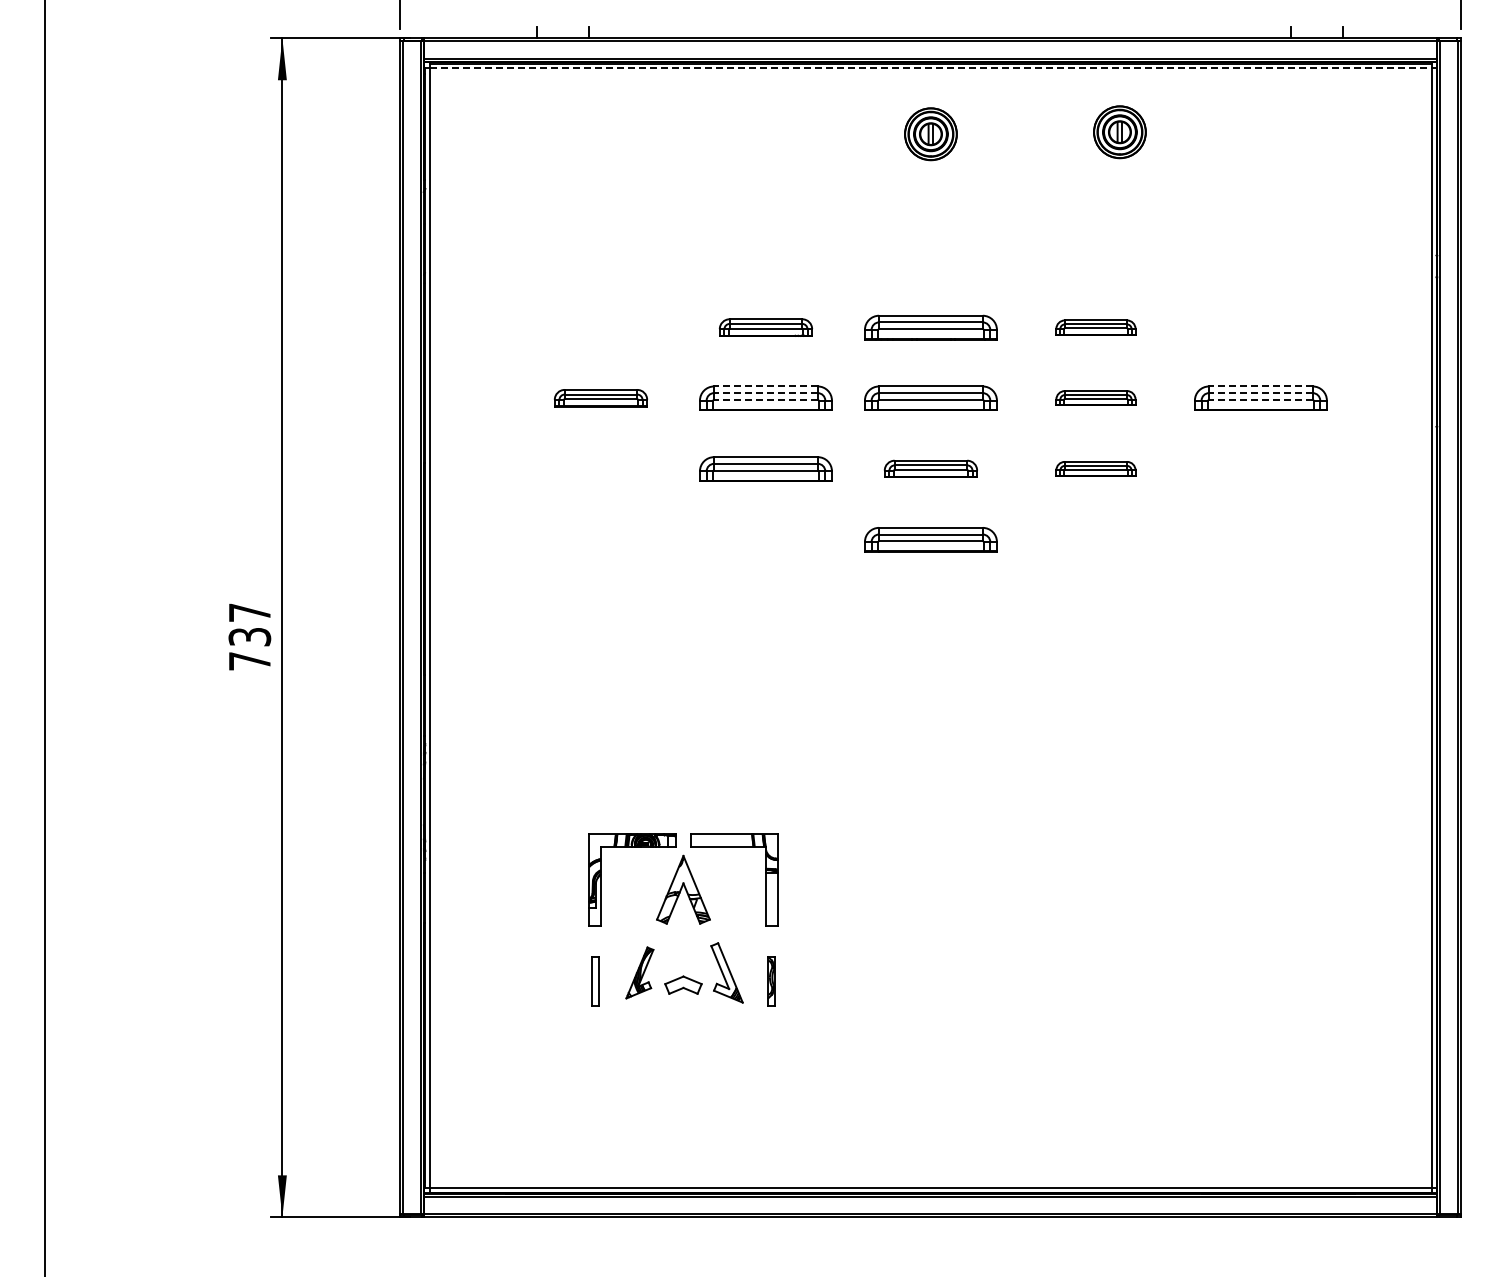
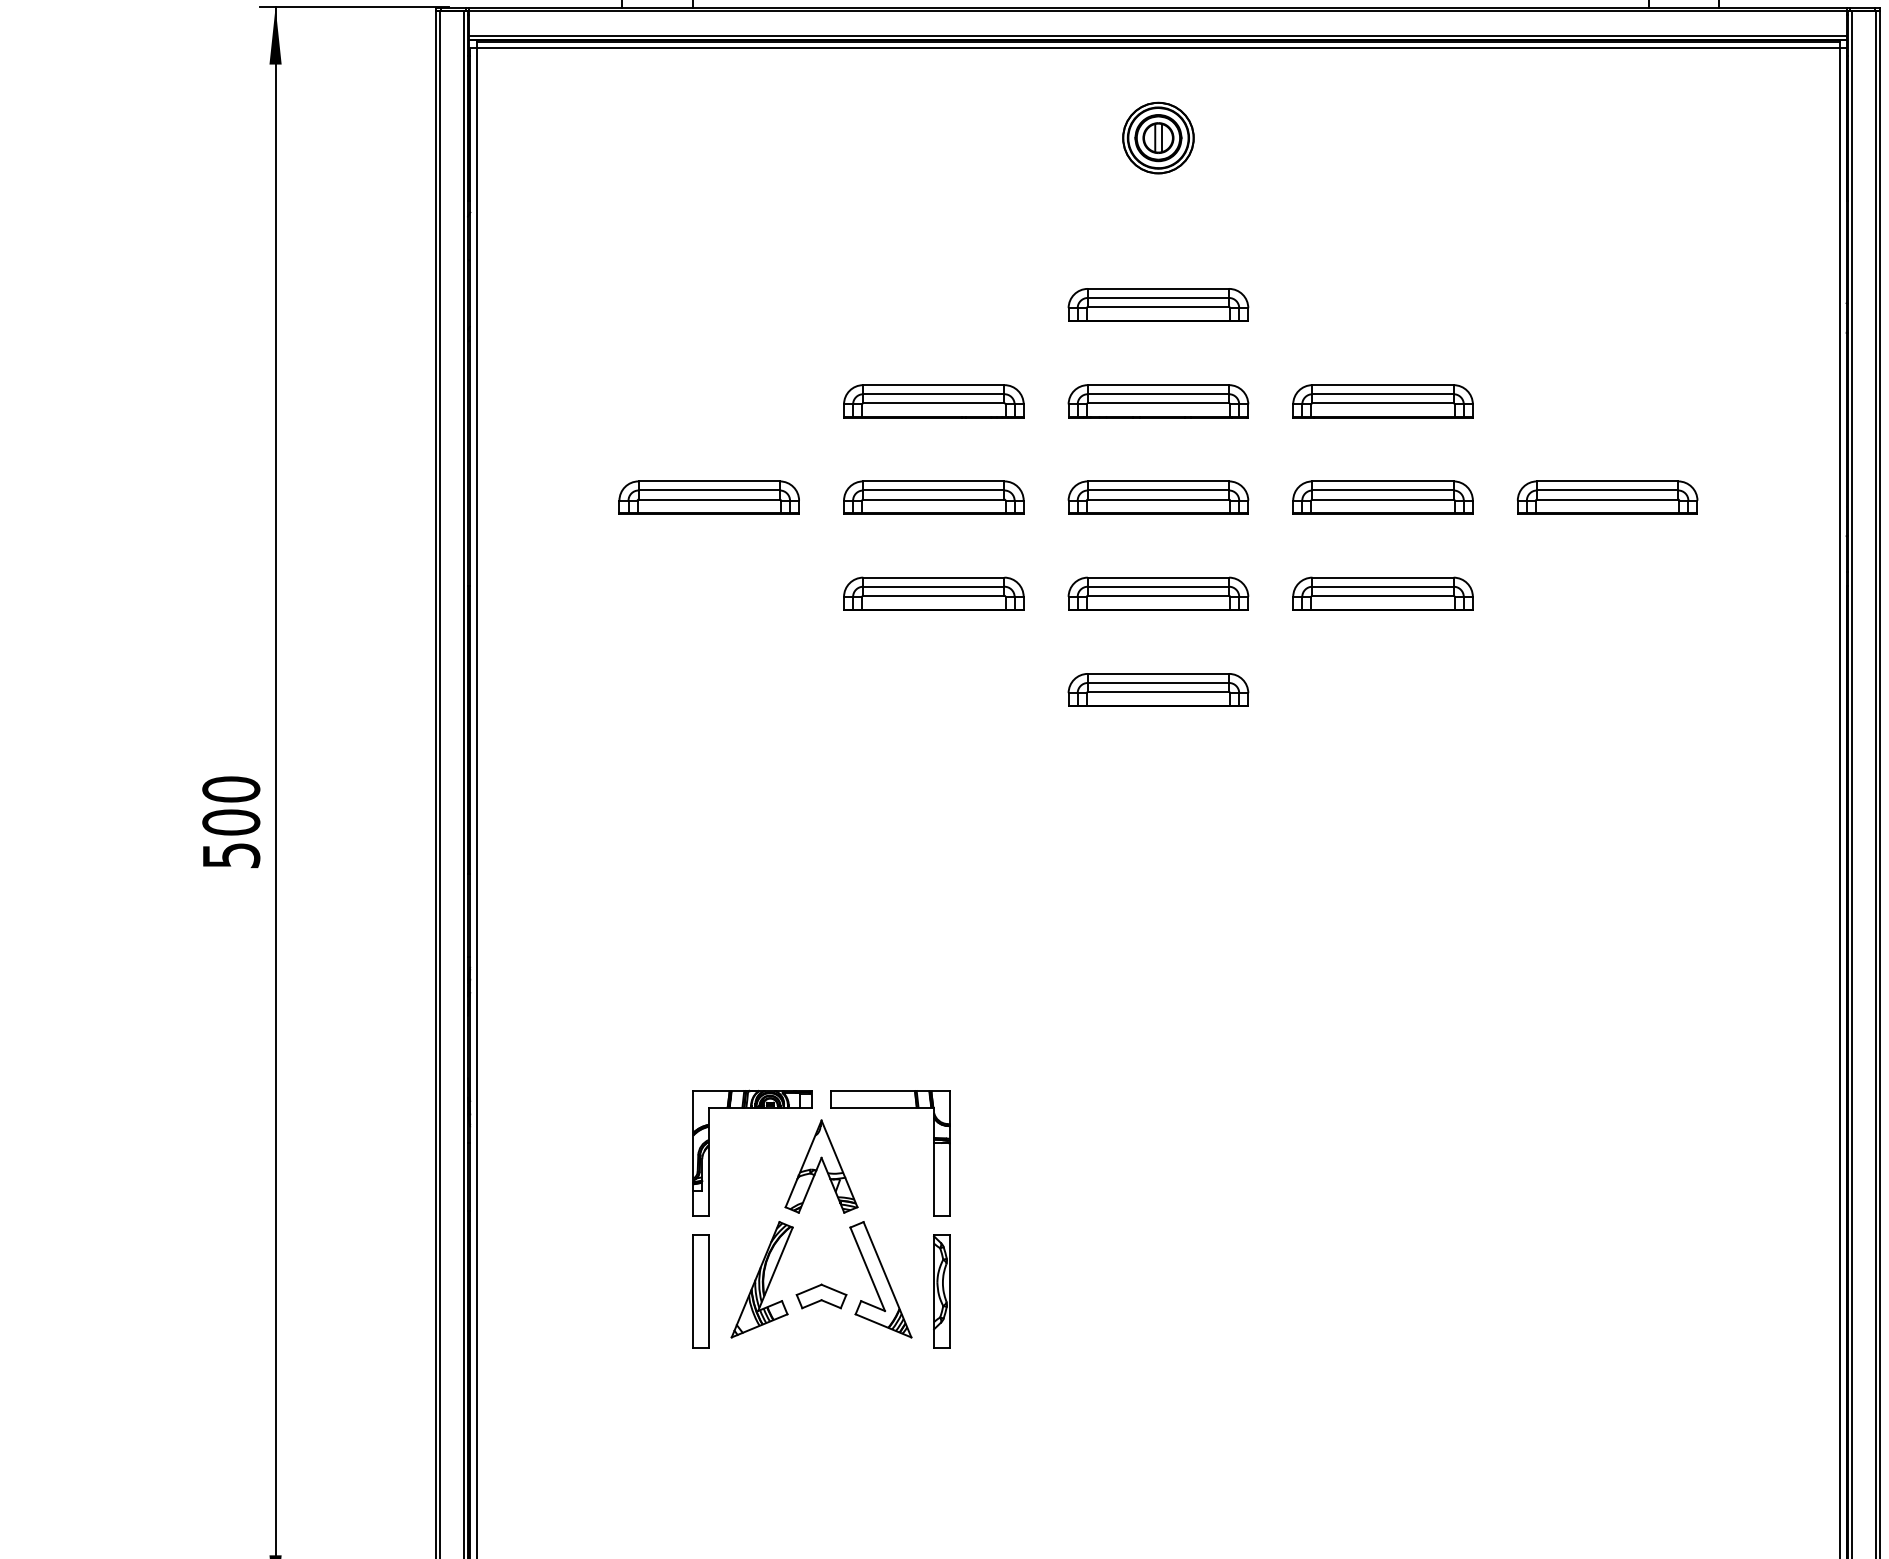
line: (930, 68) -> (1157, 48), dashed -> solid
part: (1119, 132) -> (1415, 135), removed
part: (930, 256) -> (1157, 304), added
part: (765, 327) -> (933, 401), size x1.43
part: (1095, 327) -> (1382, 401), size x1.67
line: (765, 386) -> (933, 481), dashed -> solid
line: (1260, 386) -> (1607, 481), dashed -> solid
line: (765, 393) -> (933, 490), dashed -> solid
line: (1260, 393) -> (1607, 490), dashed -> solid
part: (600, 397) -> (708, 496), size x1.43
part: (1095, 397) -> (1382, 496), size x1.67
line: (765, 399) -> (933, 499), dashed -> solid
line: (1260, 399) -> (1607, 499), dashed -> solid
part: (930, 468) -> (1157, 593), size x1.43
part: (1095, 468) -> (1382, 593), size x1.67
text: (249, 636) -> (230, 821), 737 -> 500
part: (639, 972) -> (761, 1279), size x1.67
part: (726, 972) -> (880, 1279), size x1.43
part: (594, 981) -> (700, 1291), size x1.67
part: (771, 981) -> (941, 1291), size x1.67

